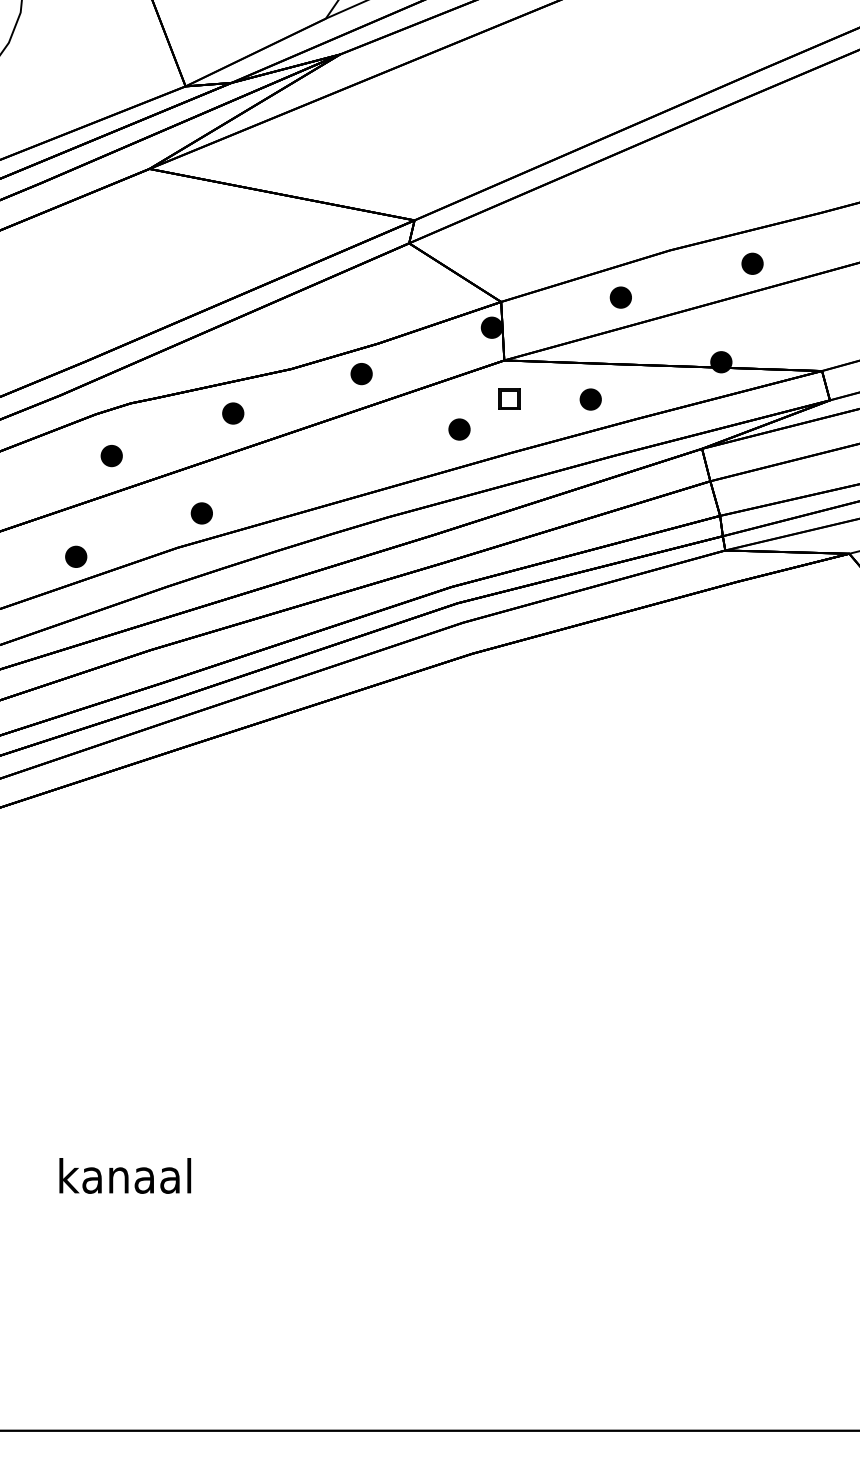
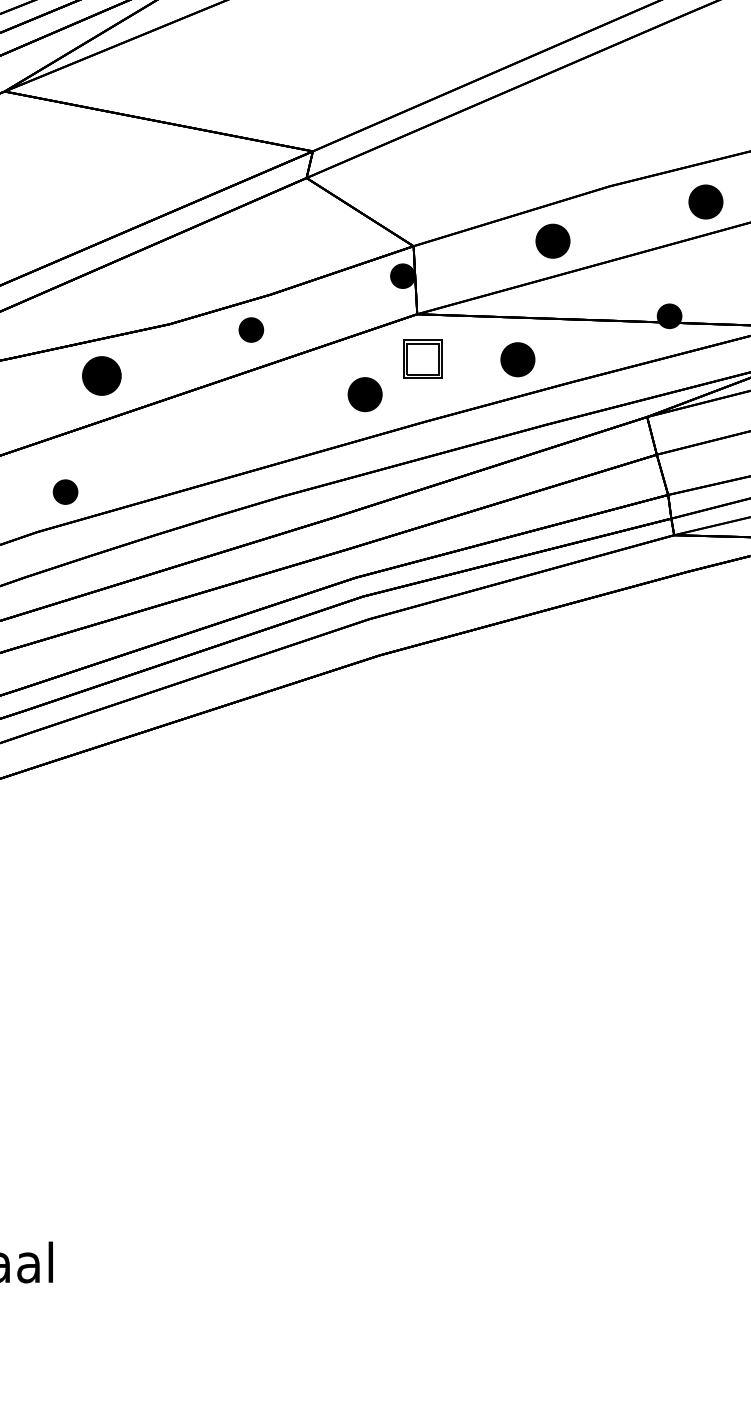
part: (752, 263) -> (705, 201), size x1.4
part: (620, 297) -> (552, 241), size x1.4
part: (509, 398) -> (423, 358), size x1.6
part: (590, 399) -> (517, 359), size x1.4
part: (233, 413) -> (102, 375), size x1.6
part: (459, 429) -> (365, 394), size x1.4

